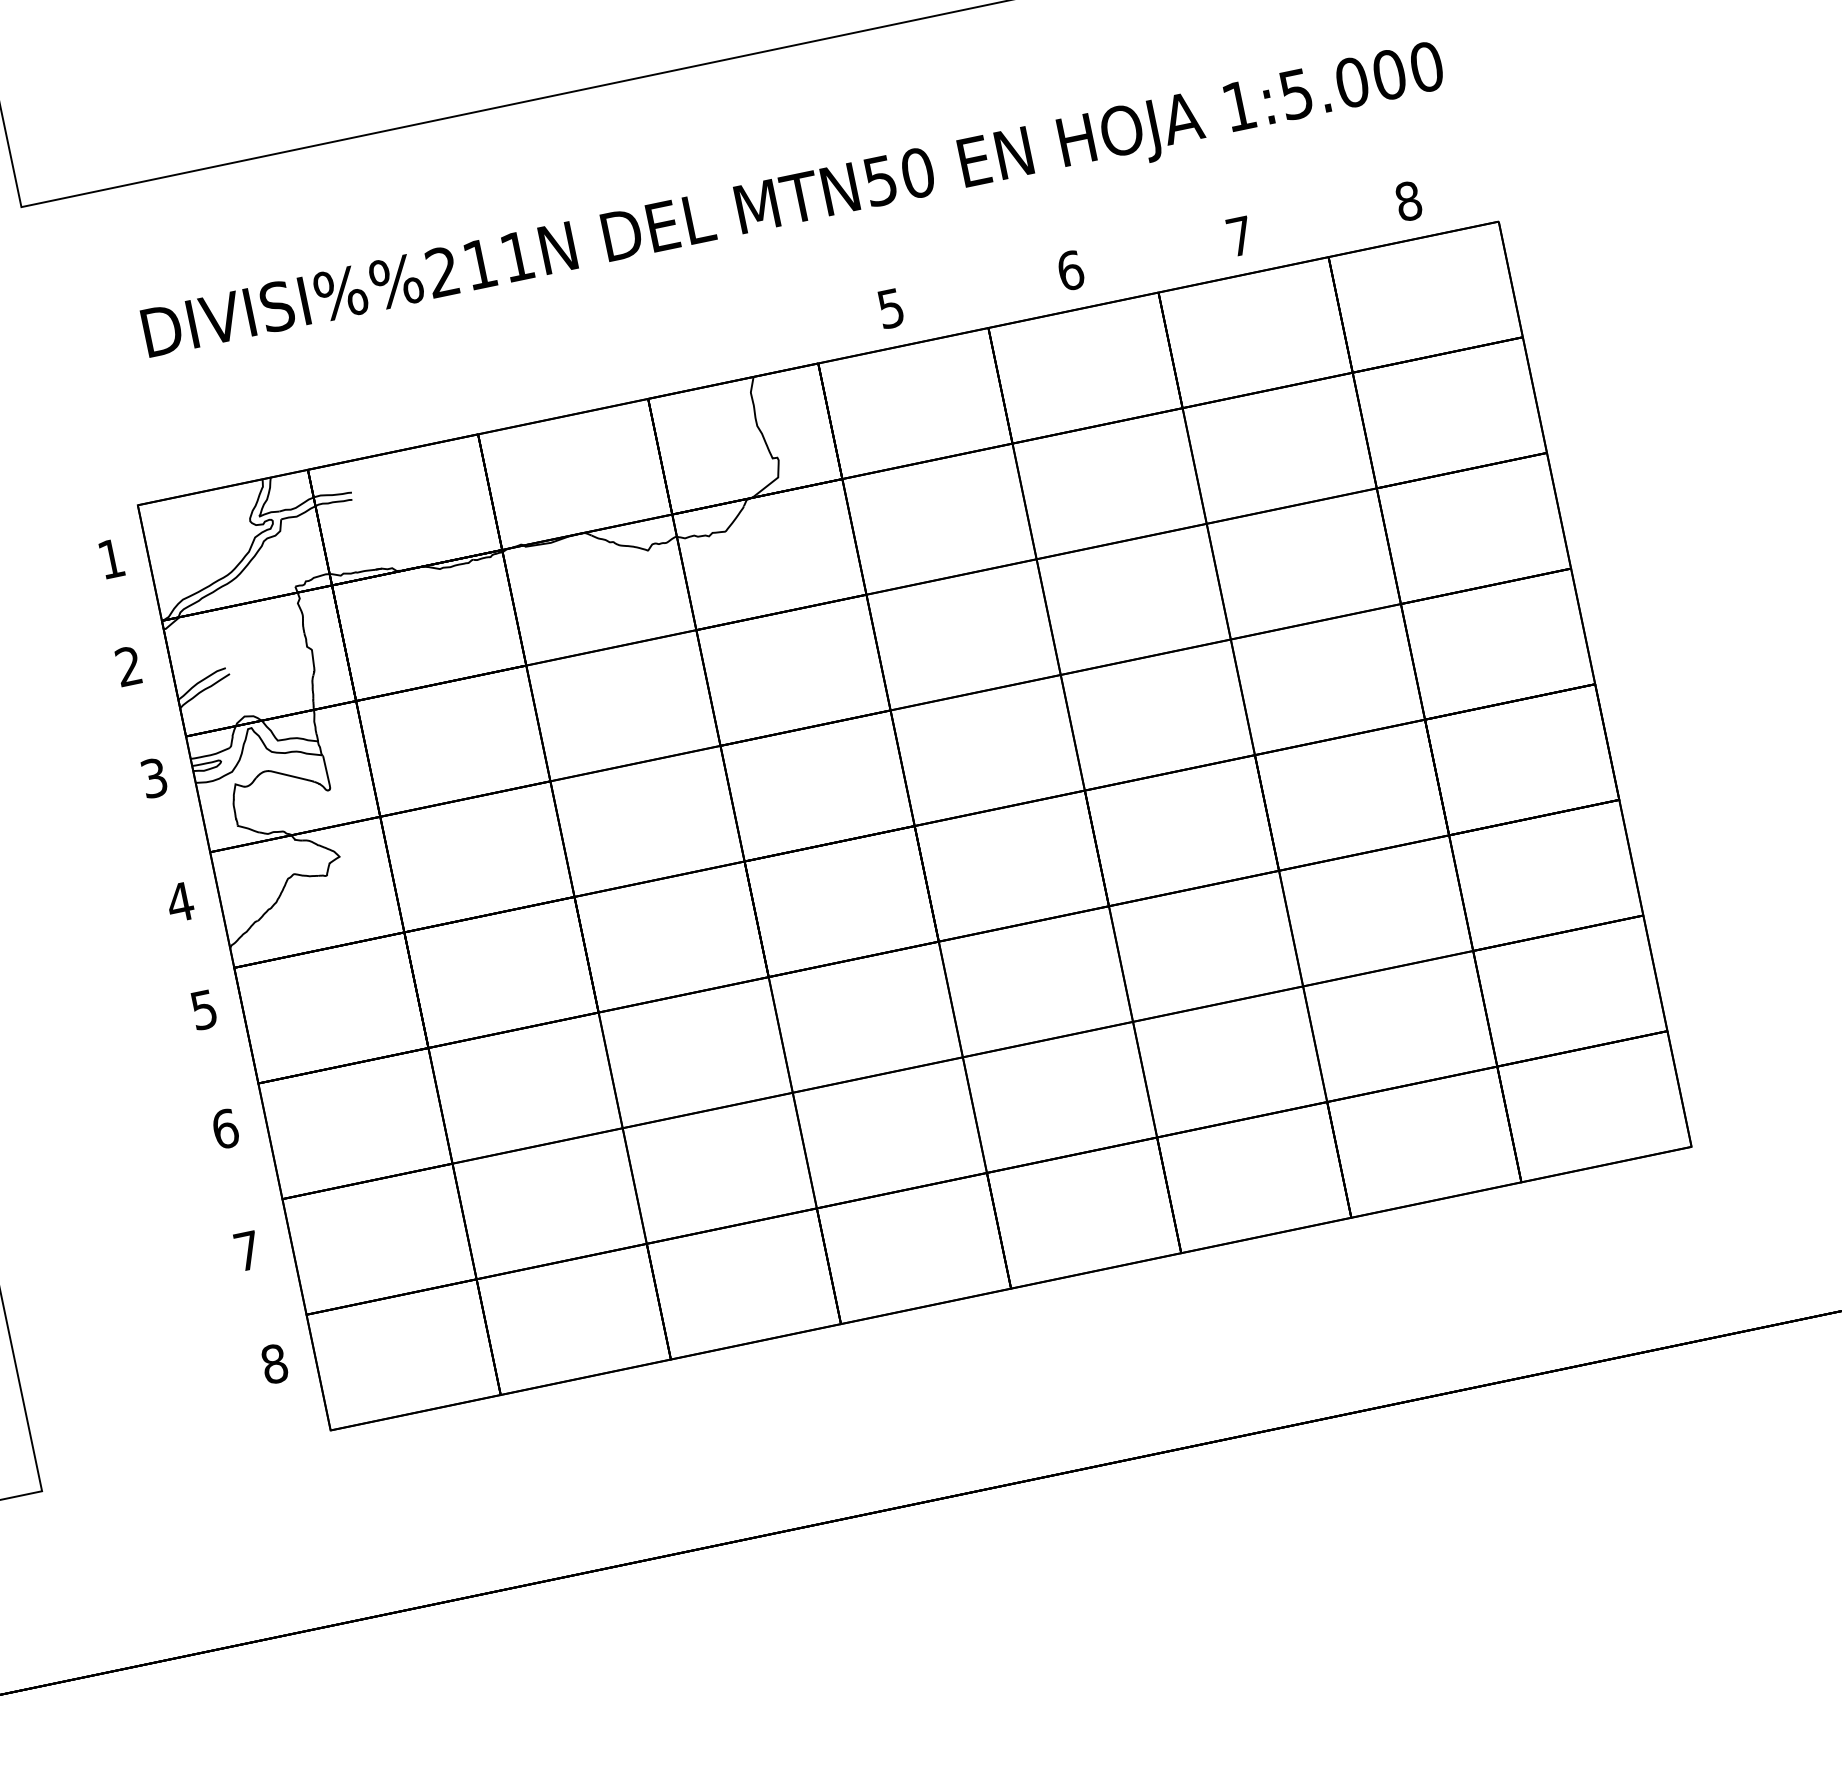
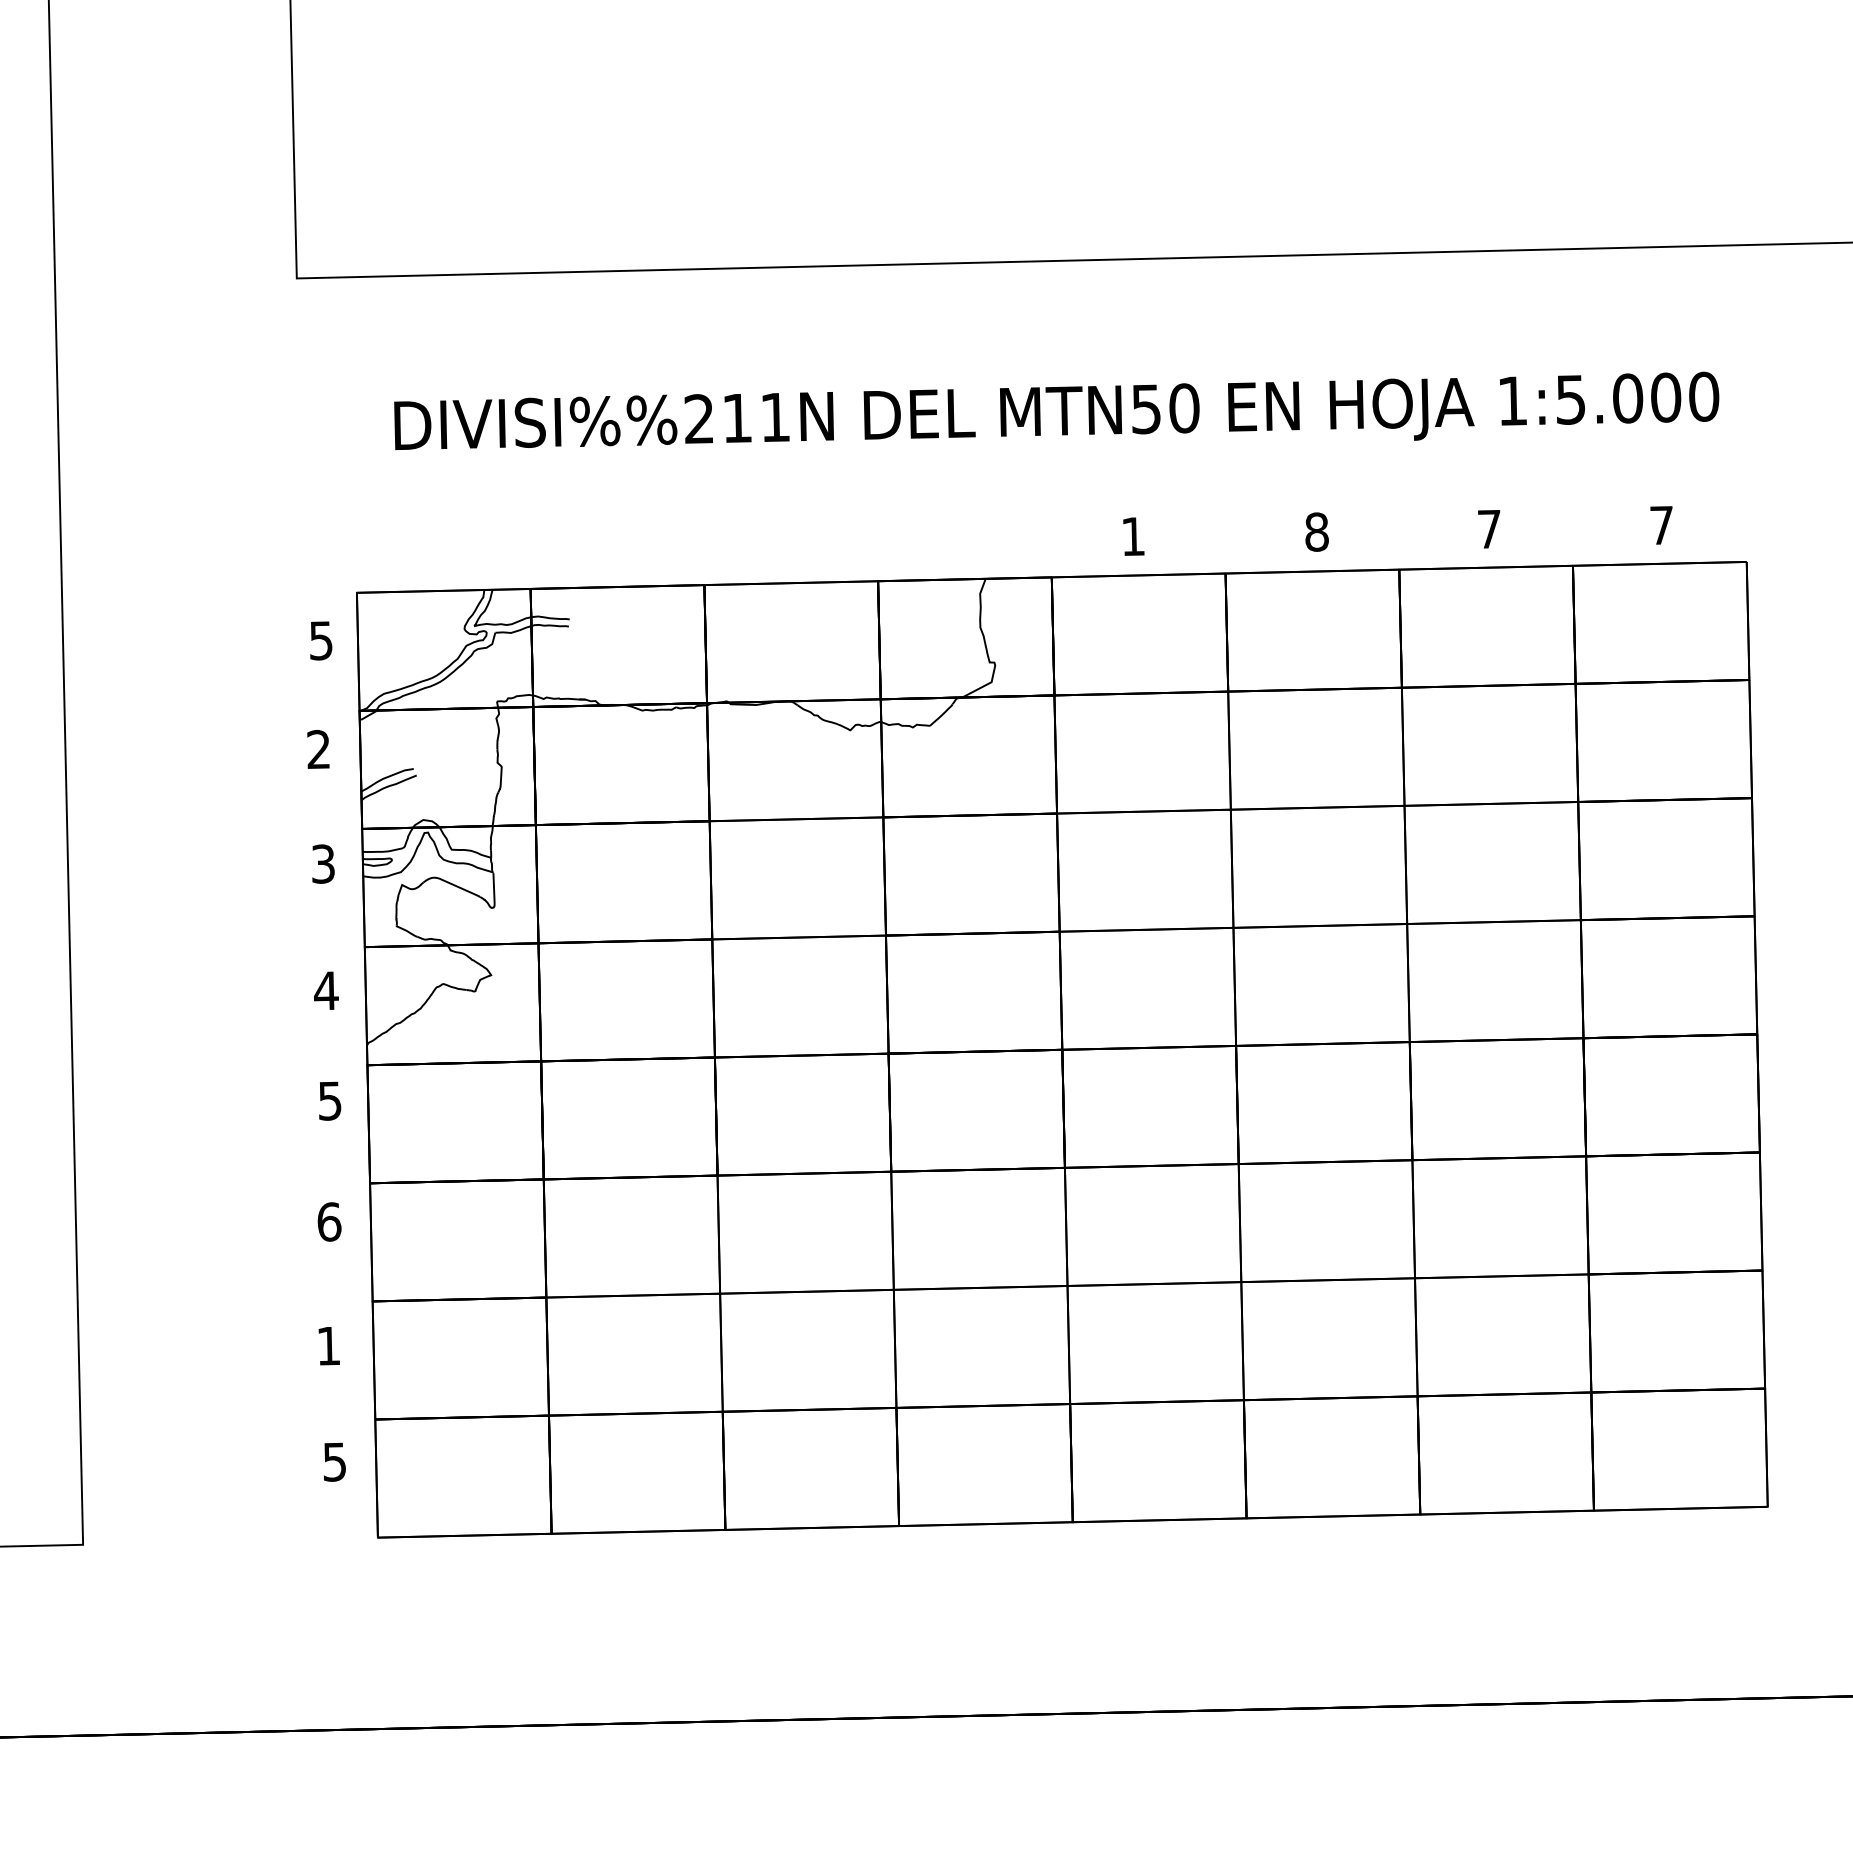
text: (1408, 201) -> (1661, 525), 8 -> 7
text: (1071, 269) -> (1317, 531), 6 -> 8
text: (891, 308) -> (1133, 536), 5 -> 1
text: (111, 558) -> (321, 640), 1 -> 5
text: (247, 1250) -> (328, 1345), 7 -> 1
text: (274, 1363) -> (334, 1461), 8 -> 5

